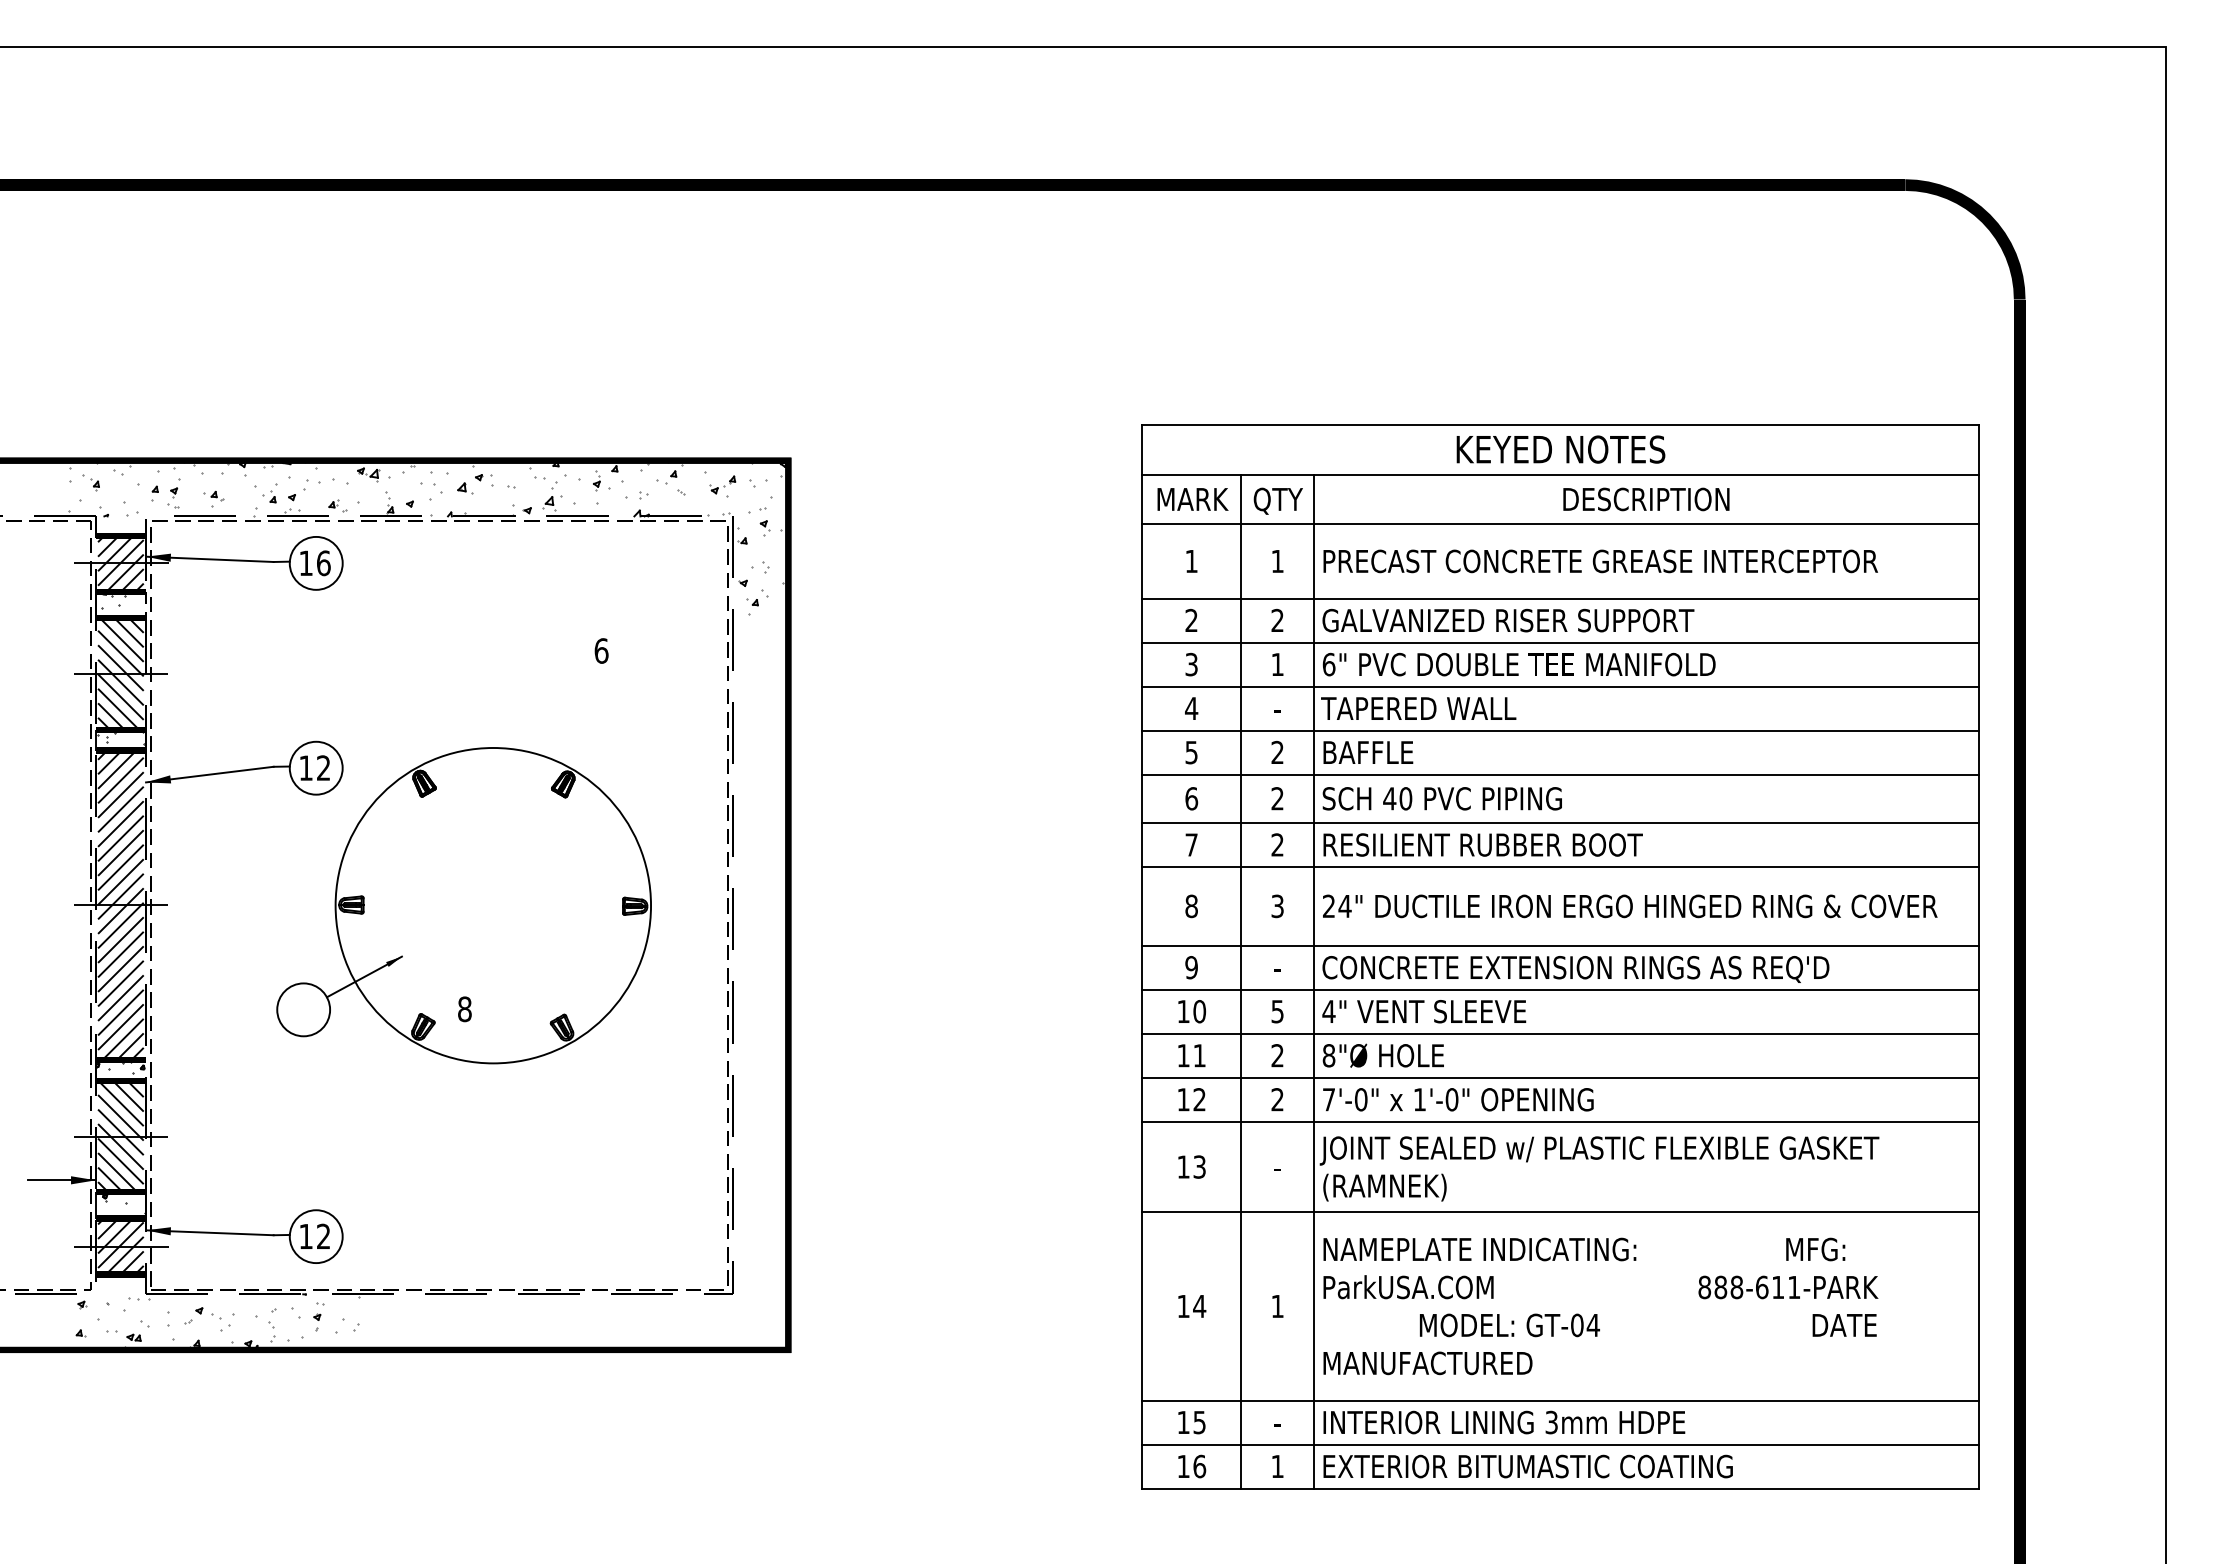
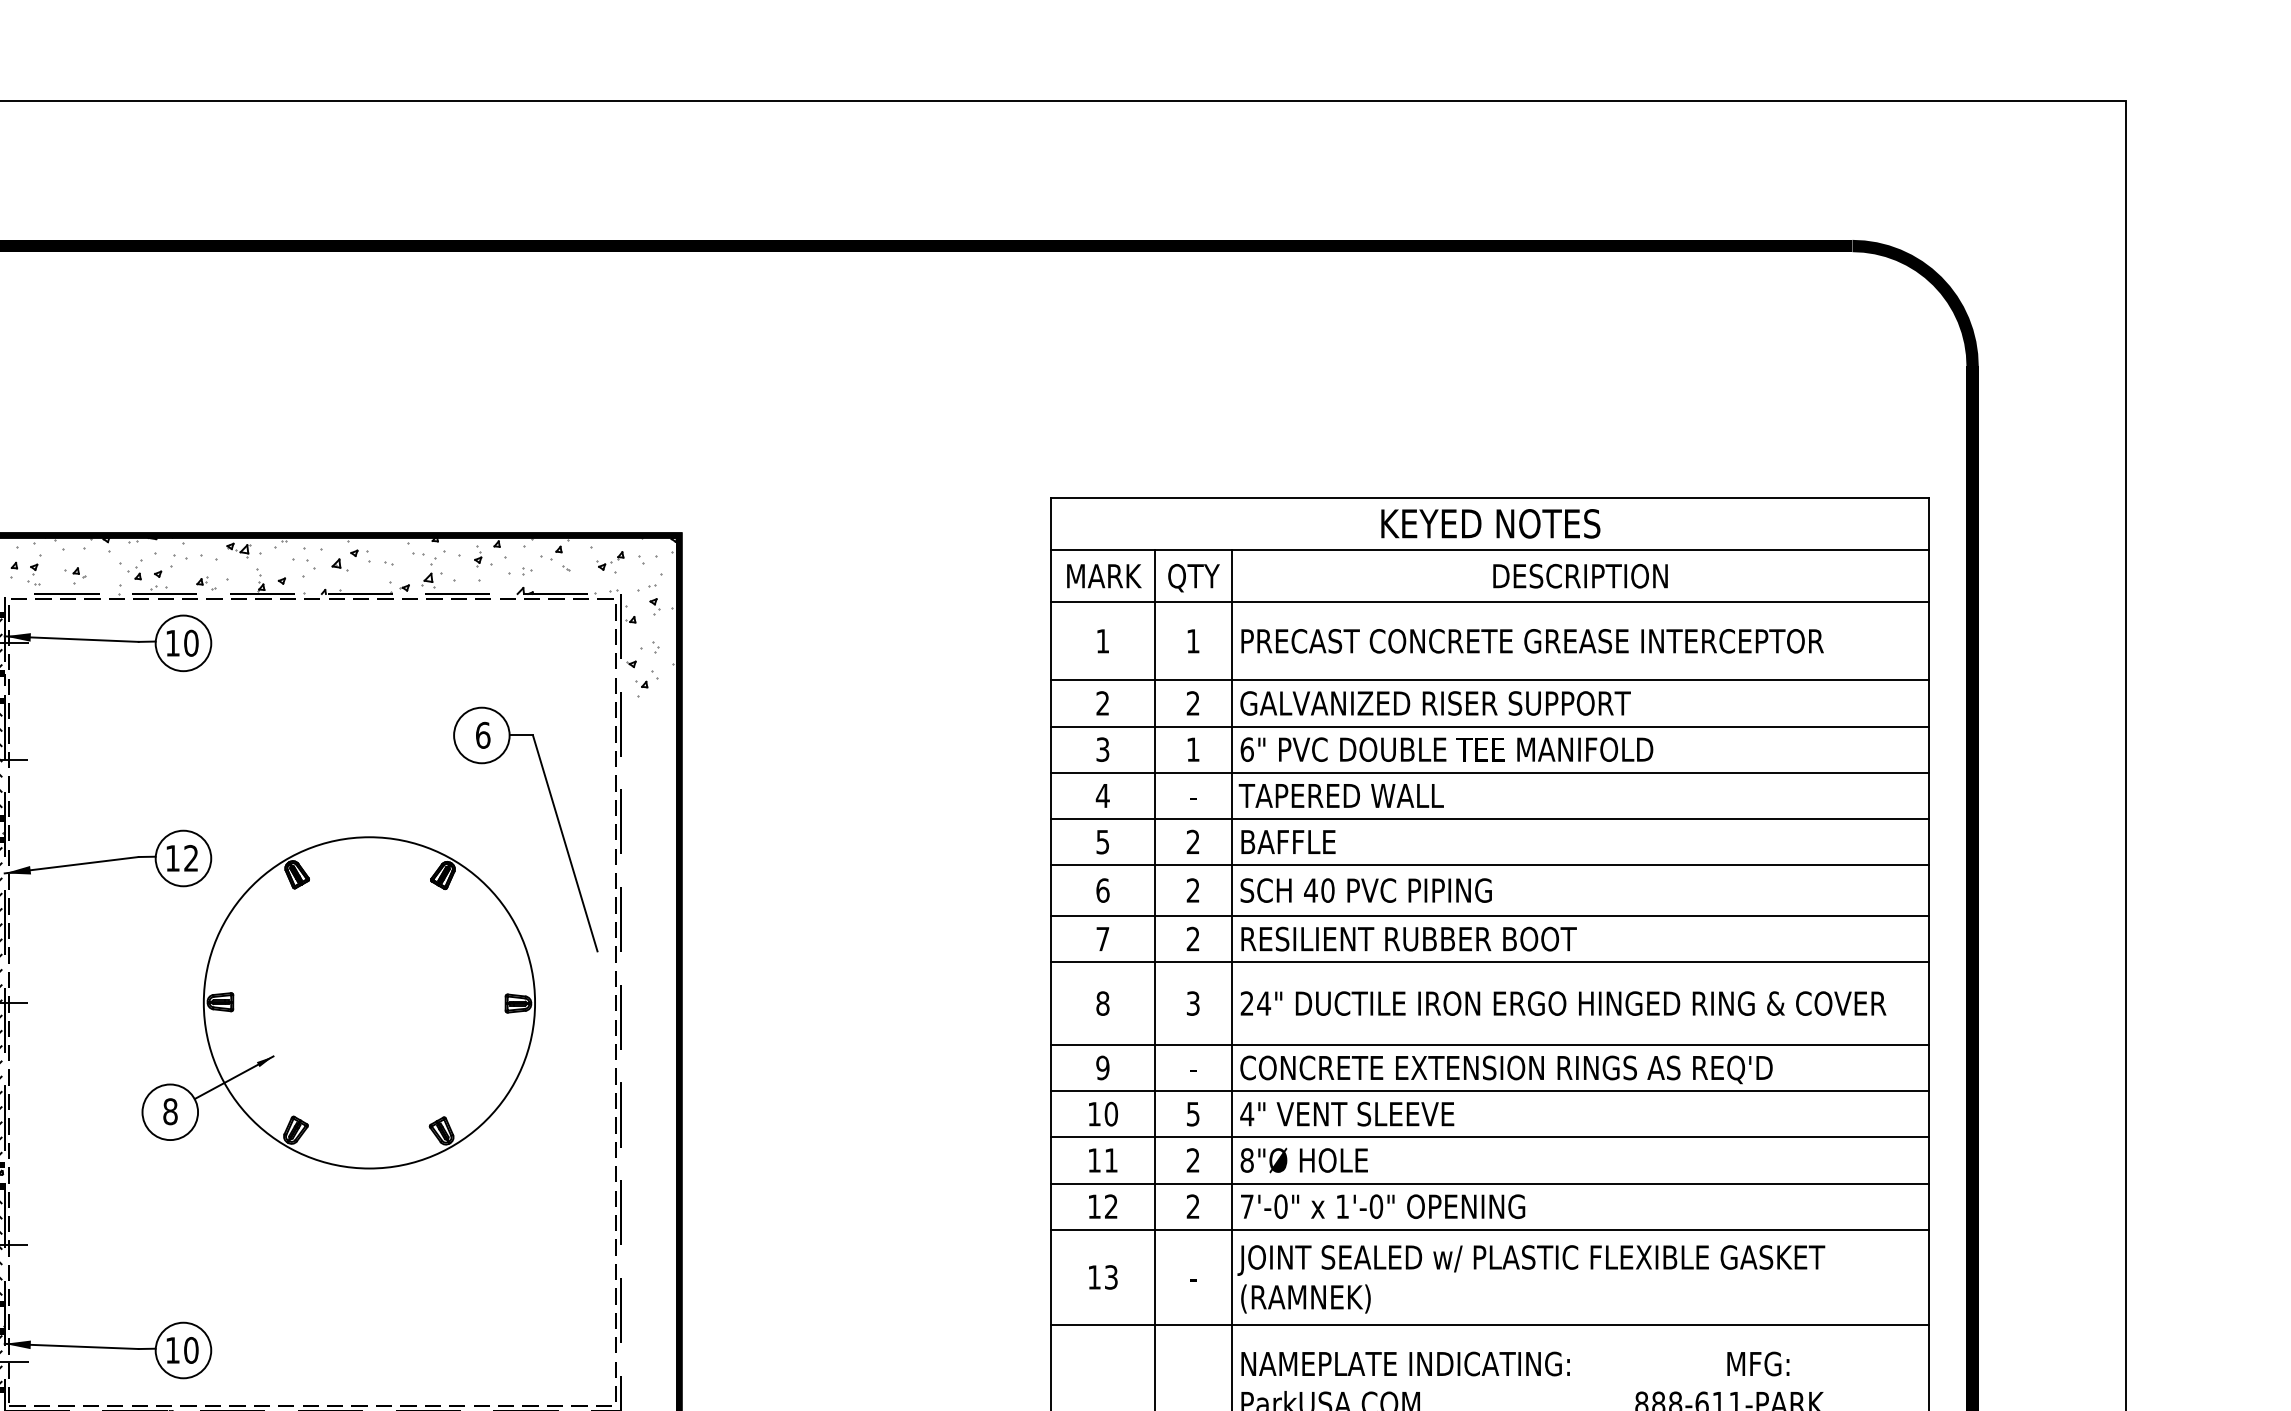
text: (323, 562) -> (191, 642), 16 -> 10
part: (671, 730) -> (556, 818), added
text: (464, 1009) -> (170, 1111), moved
text: (323, 1236) -> (191, 1350), 12 -> 10

